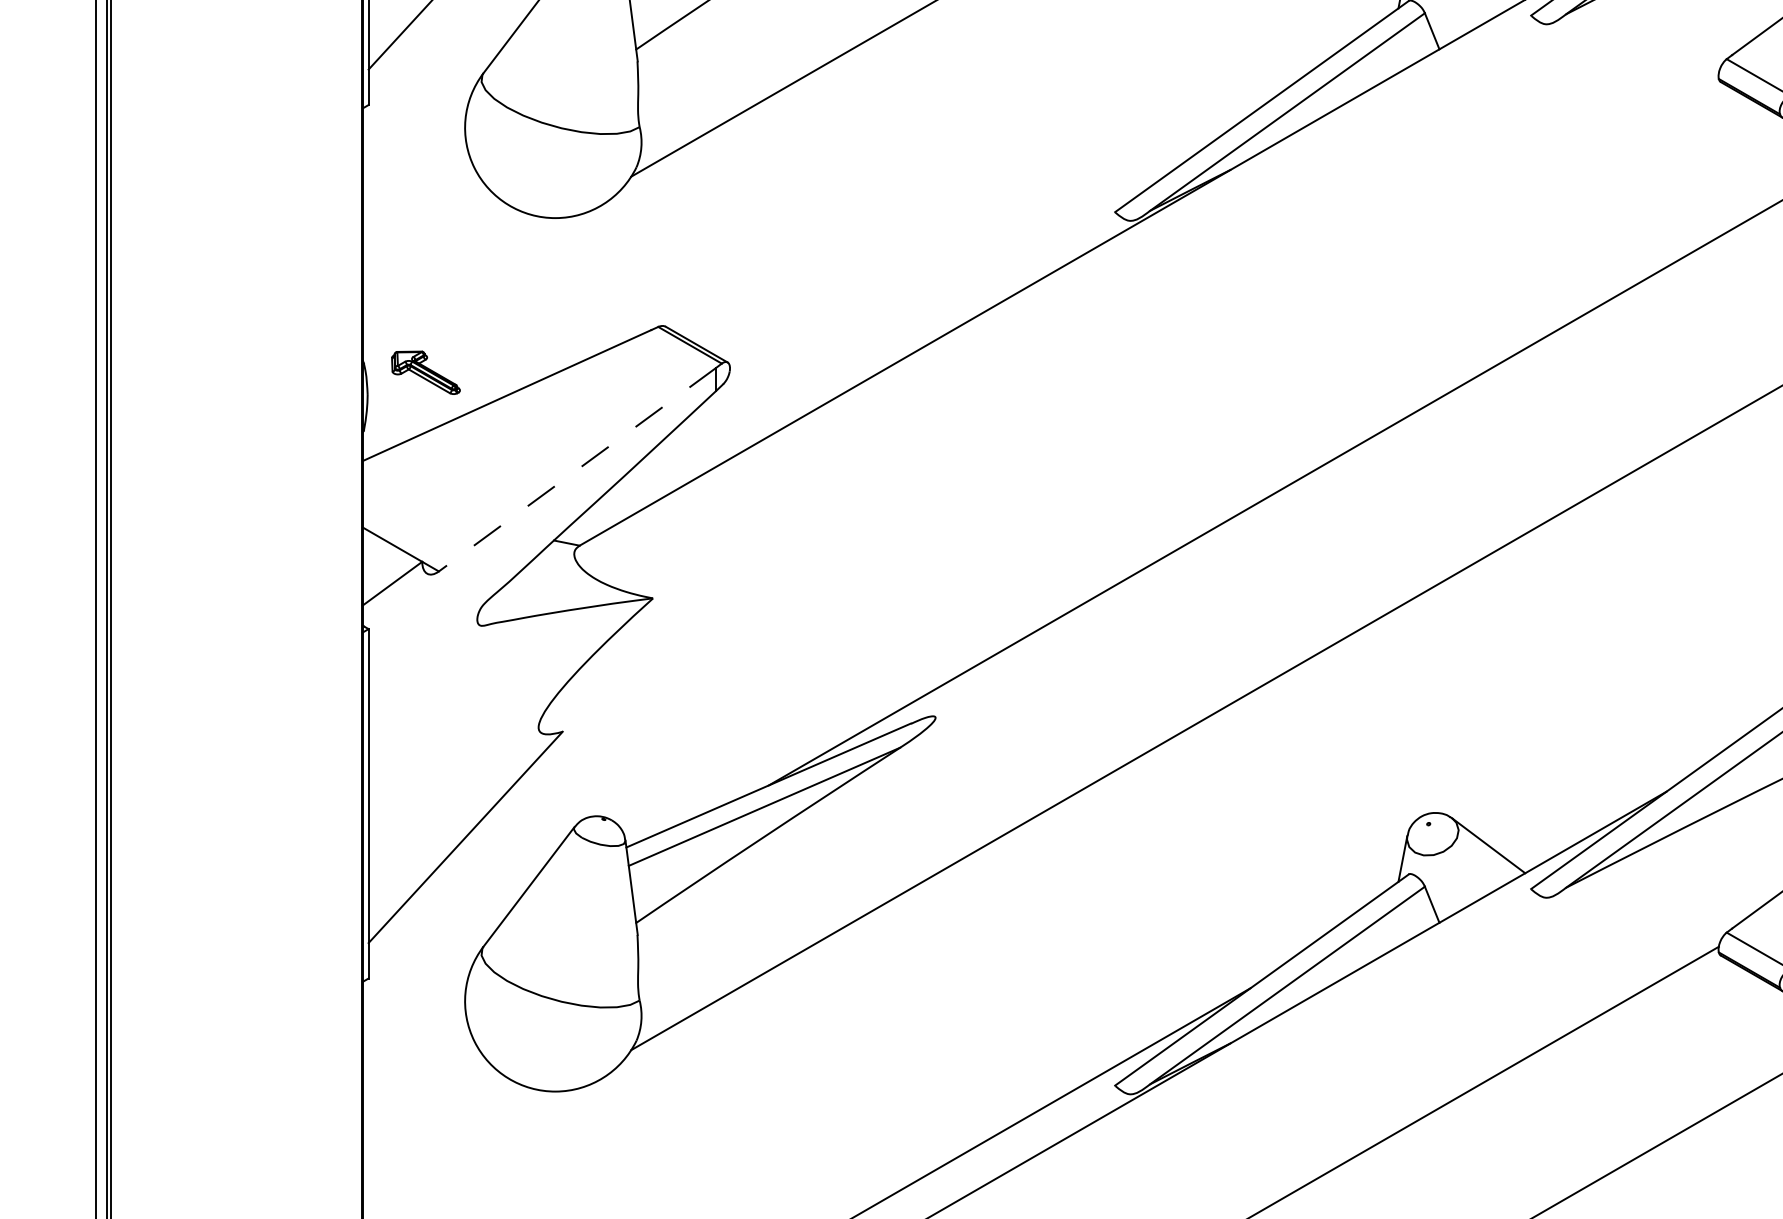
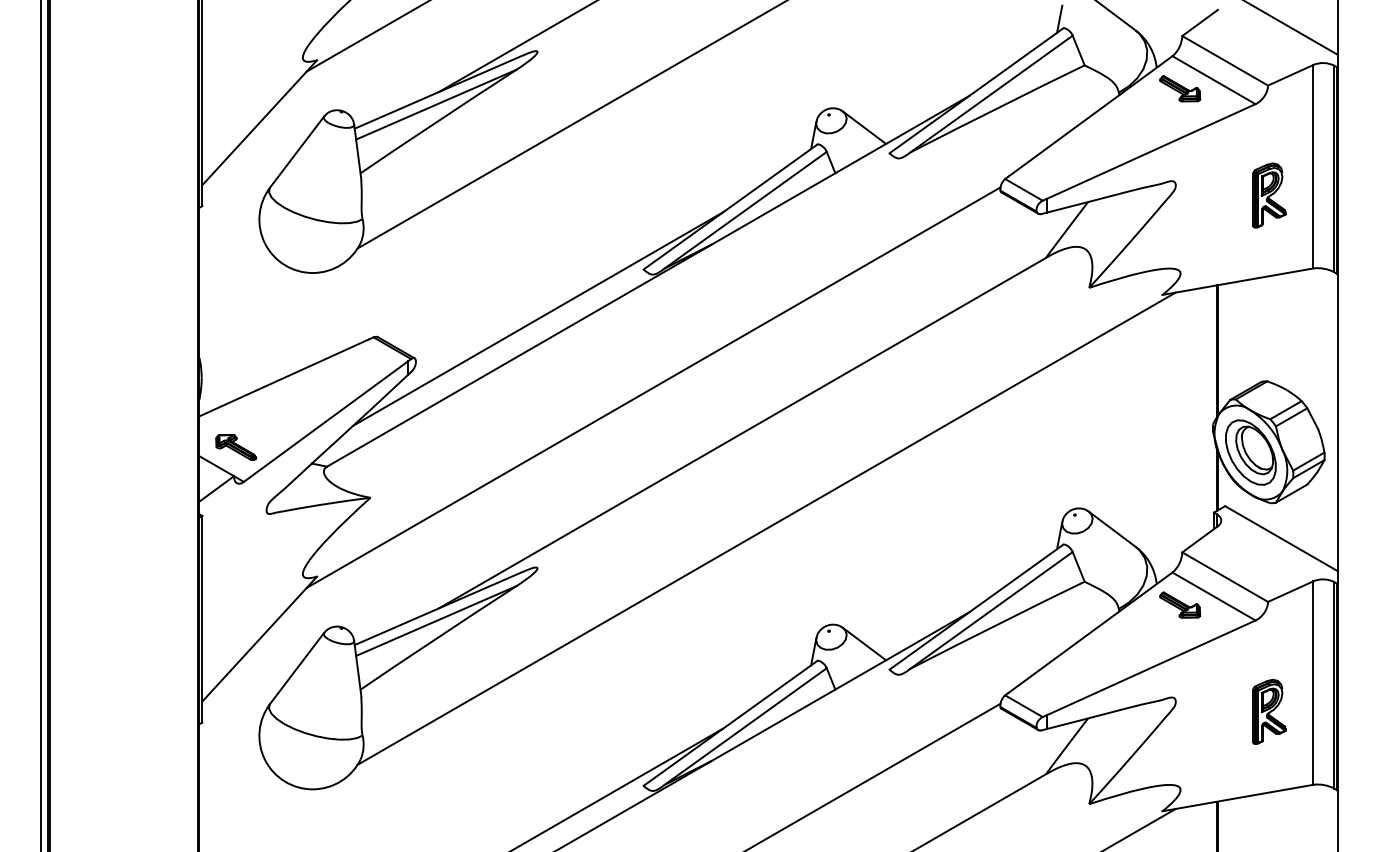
line: (935, 295) -> (537, 318), added
part: (426, 372) -> (236, 447), moved
line: (1131, 411) -> (653, 387), added
line: (576, 469) -> (325, 421), dashed -> solid

